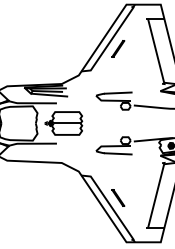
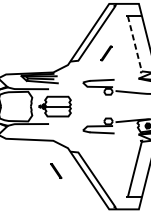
line: (118, 48) -> (106, 53), moved
line: (156, 53) -> (135, 46), solid -> dashed
line: (118, 197) -> (56, 170), moved

